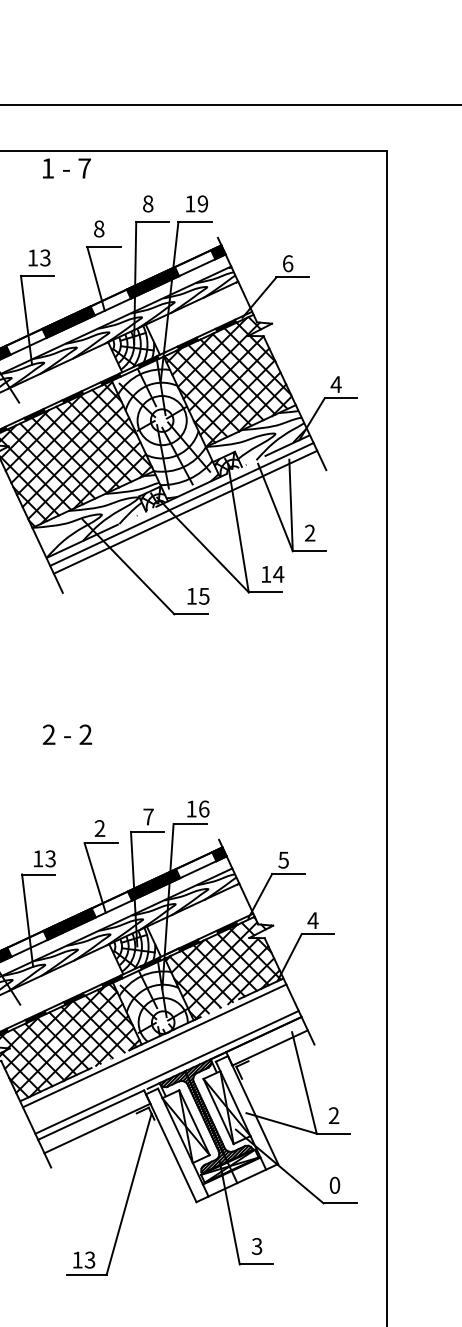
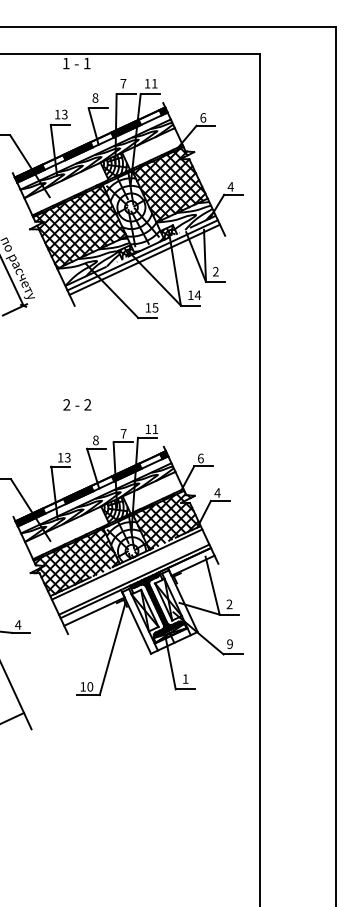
text: (83, 168) -> (86, 63), 7 -> 1
text: (148, 203) -> (123, 83), 8 -> 7
text: (202, 203) -> (154, 83), 19 -> 11
text: (67, 734) -> (77, 404), moved
text: (204, 809) -> (155, 429), 16 -> 11
text: (99, 828) -> (95, 440), 2 -> 8
text: (283, 860) -> (200, 458), 5 -> 6
text: (333, 1184) -> (229, 643), 0 -> 9
text: (256, 1245) -> (185, 678), 3 -> 1
text: (90, 1259) -> (90, 686), 13 -> 10

